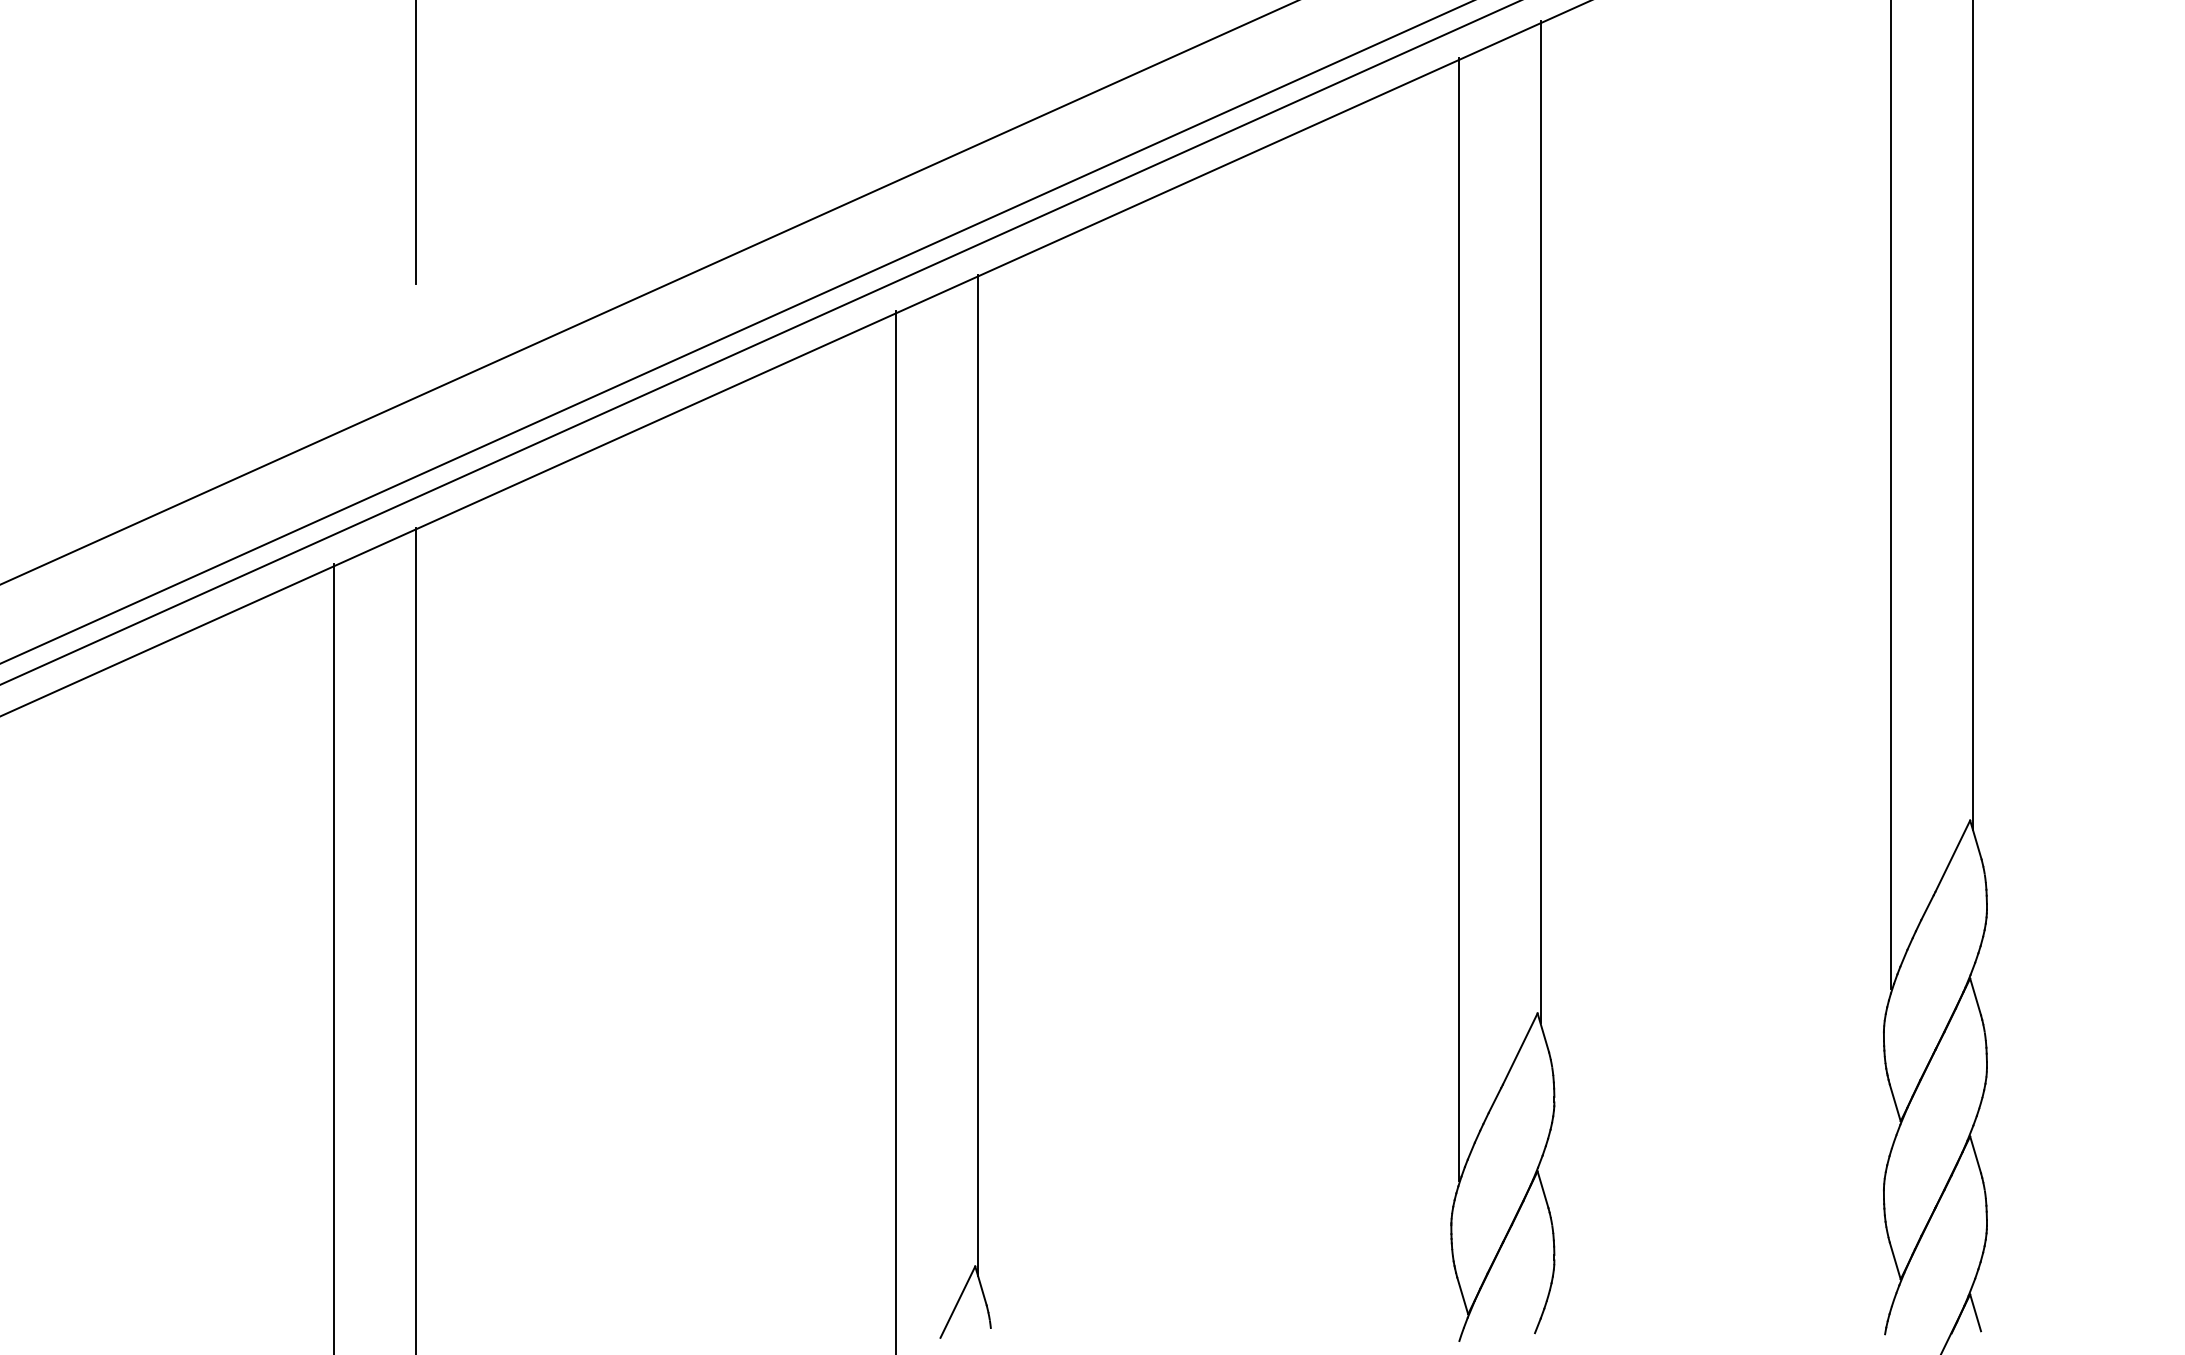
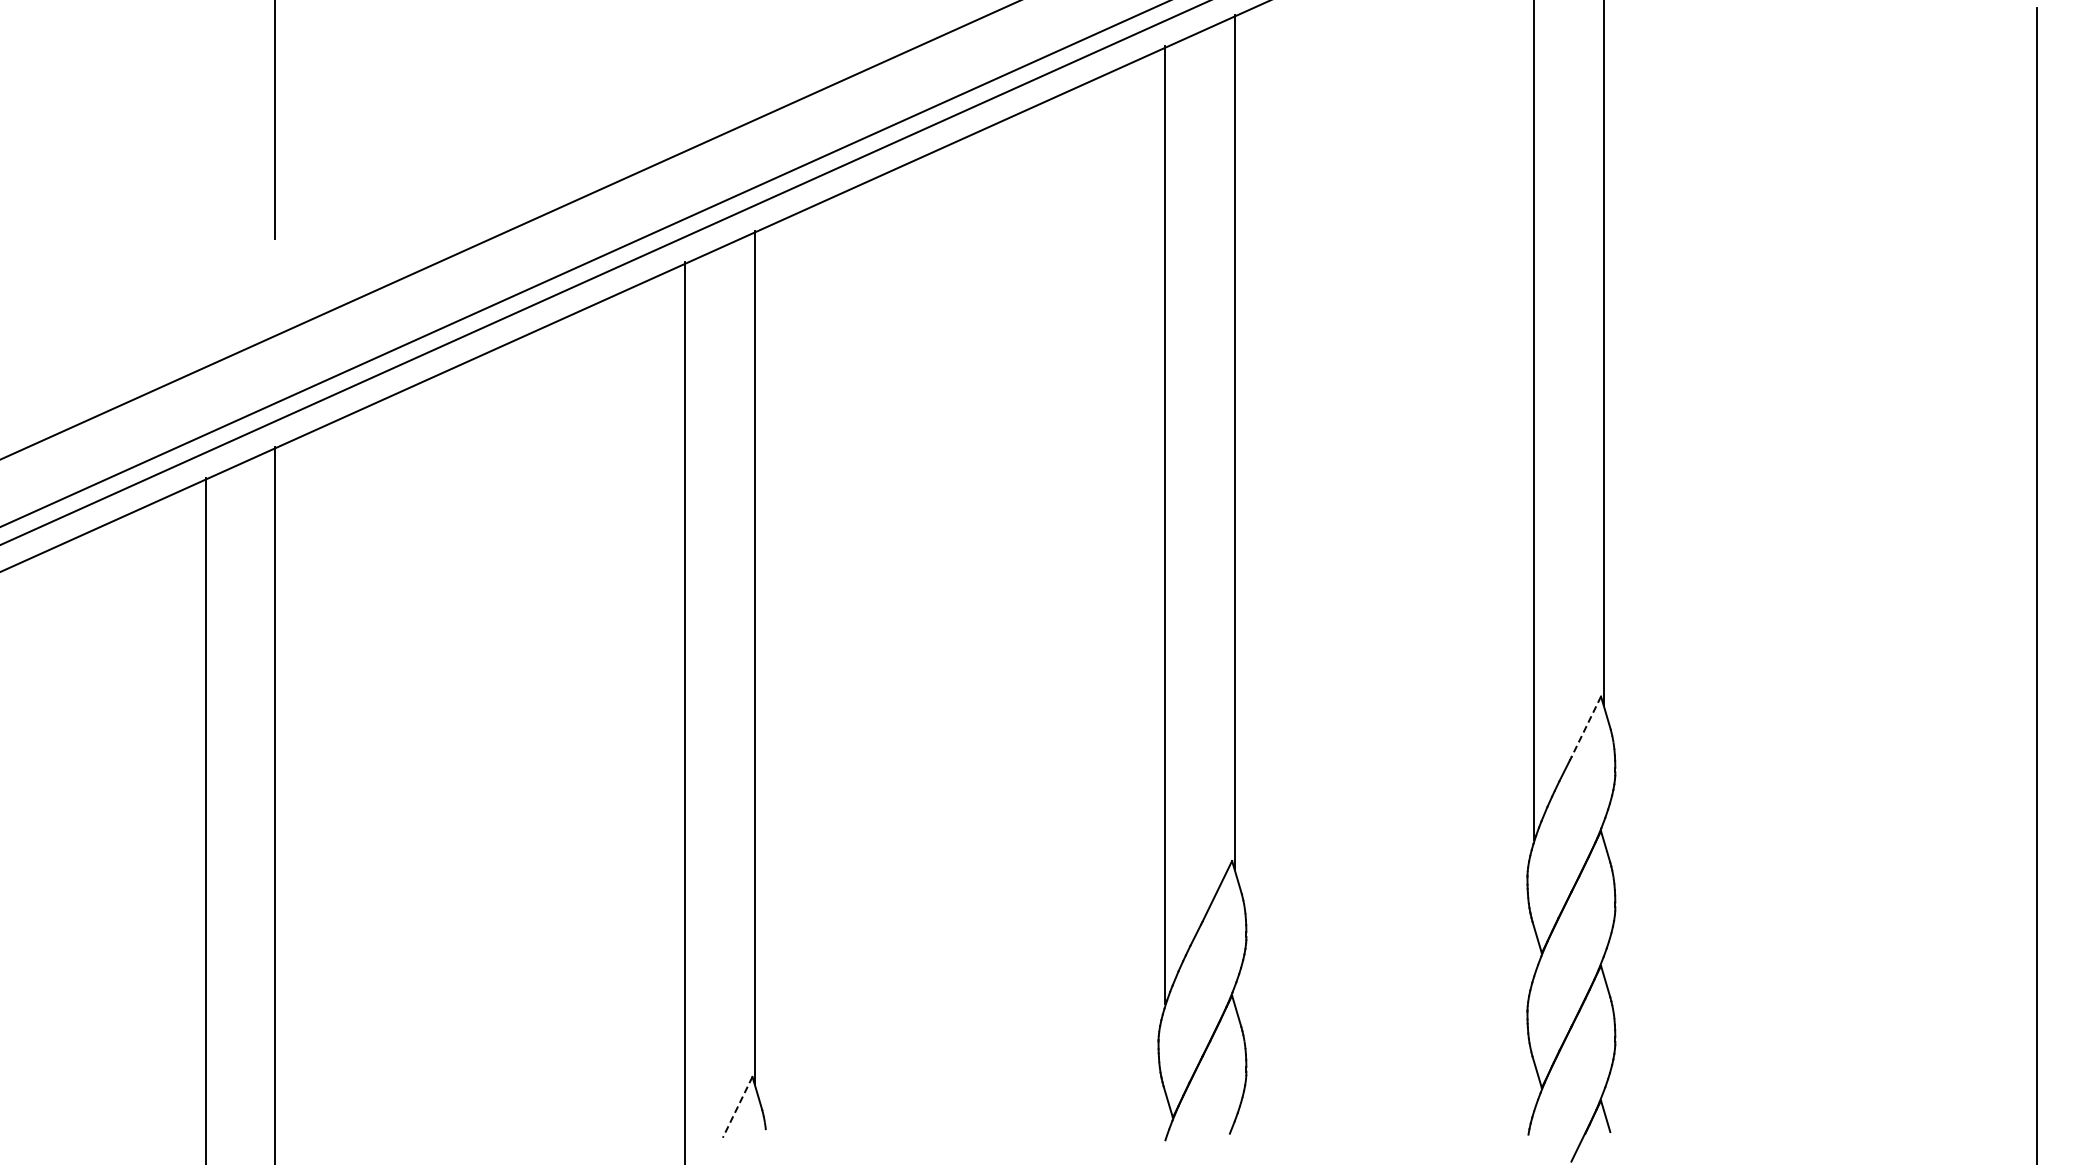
line: (1953, 855) -> (1586, 726), solid -> dashed
line: (957, 1302) -> (737, 1107), solid -> dashed

